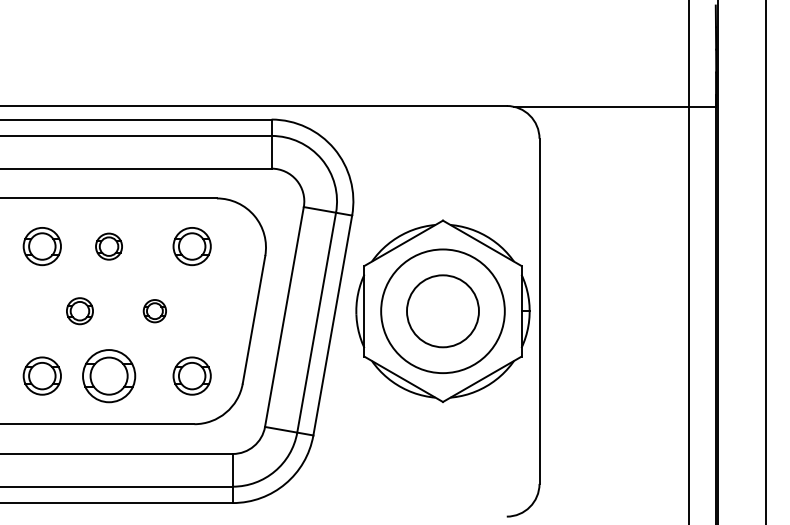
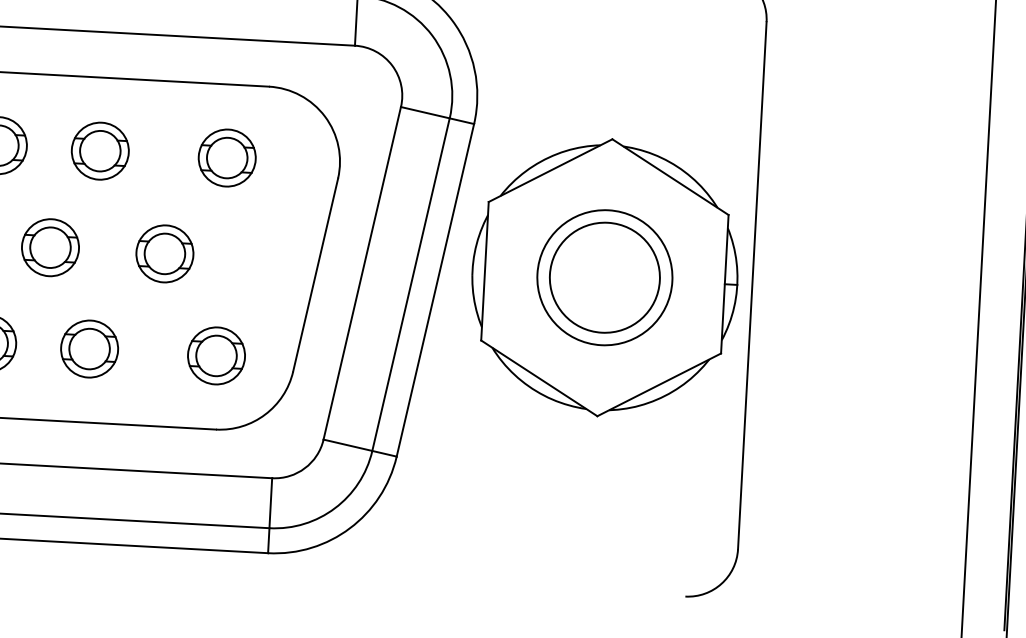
part: (108, 246) -> (99, 151), size x1.43
part: (79, 310) -> (49, 246), size x1.43
part: (154, 310) -> (164, 252), size x1.67
circle: (442, 311) -> (604, 277), size x0.71
part: (108, 375) -> (88, 348), size x0.71

